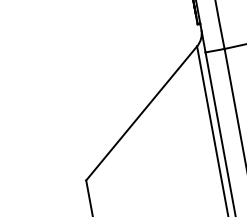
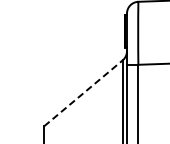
line: (141, 113) -> (83, 93), solid -> dashed

